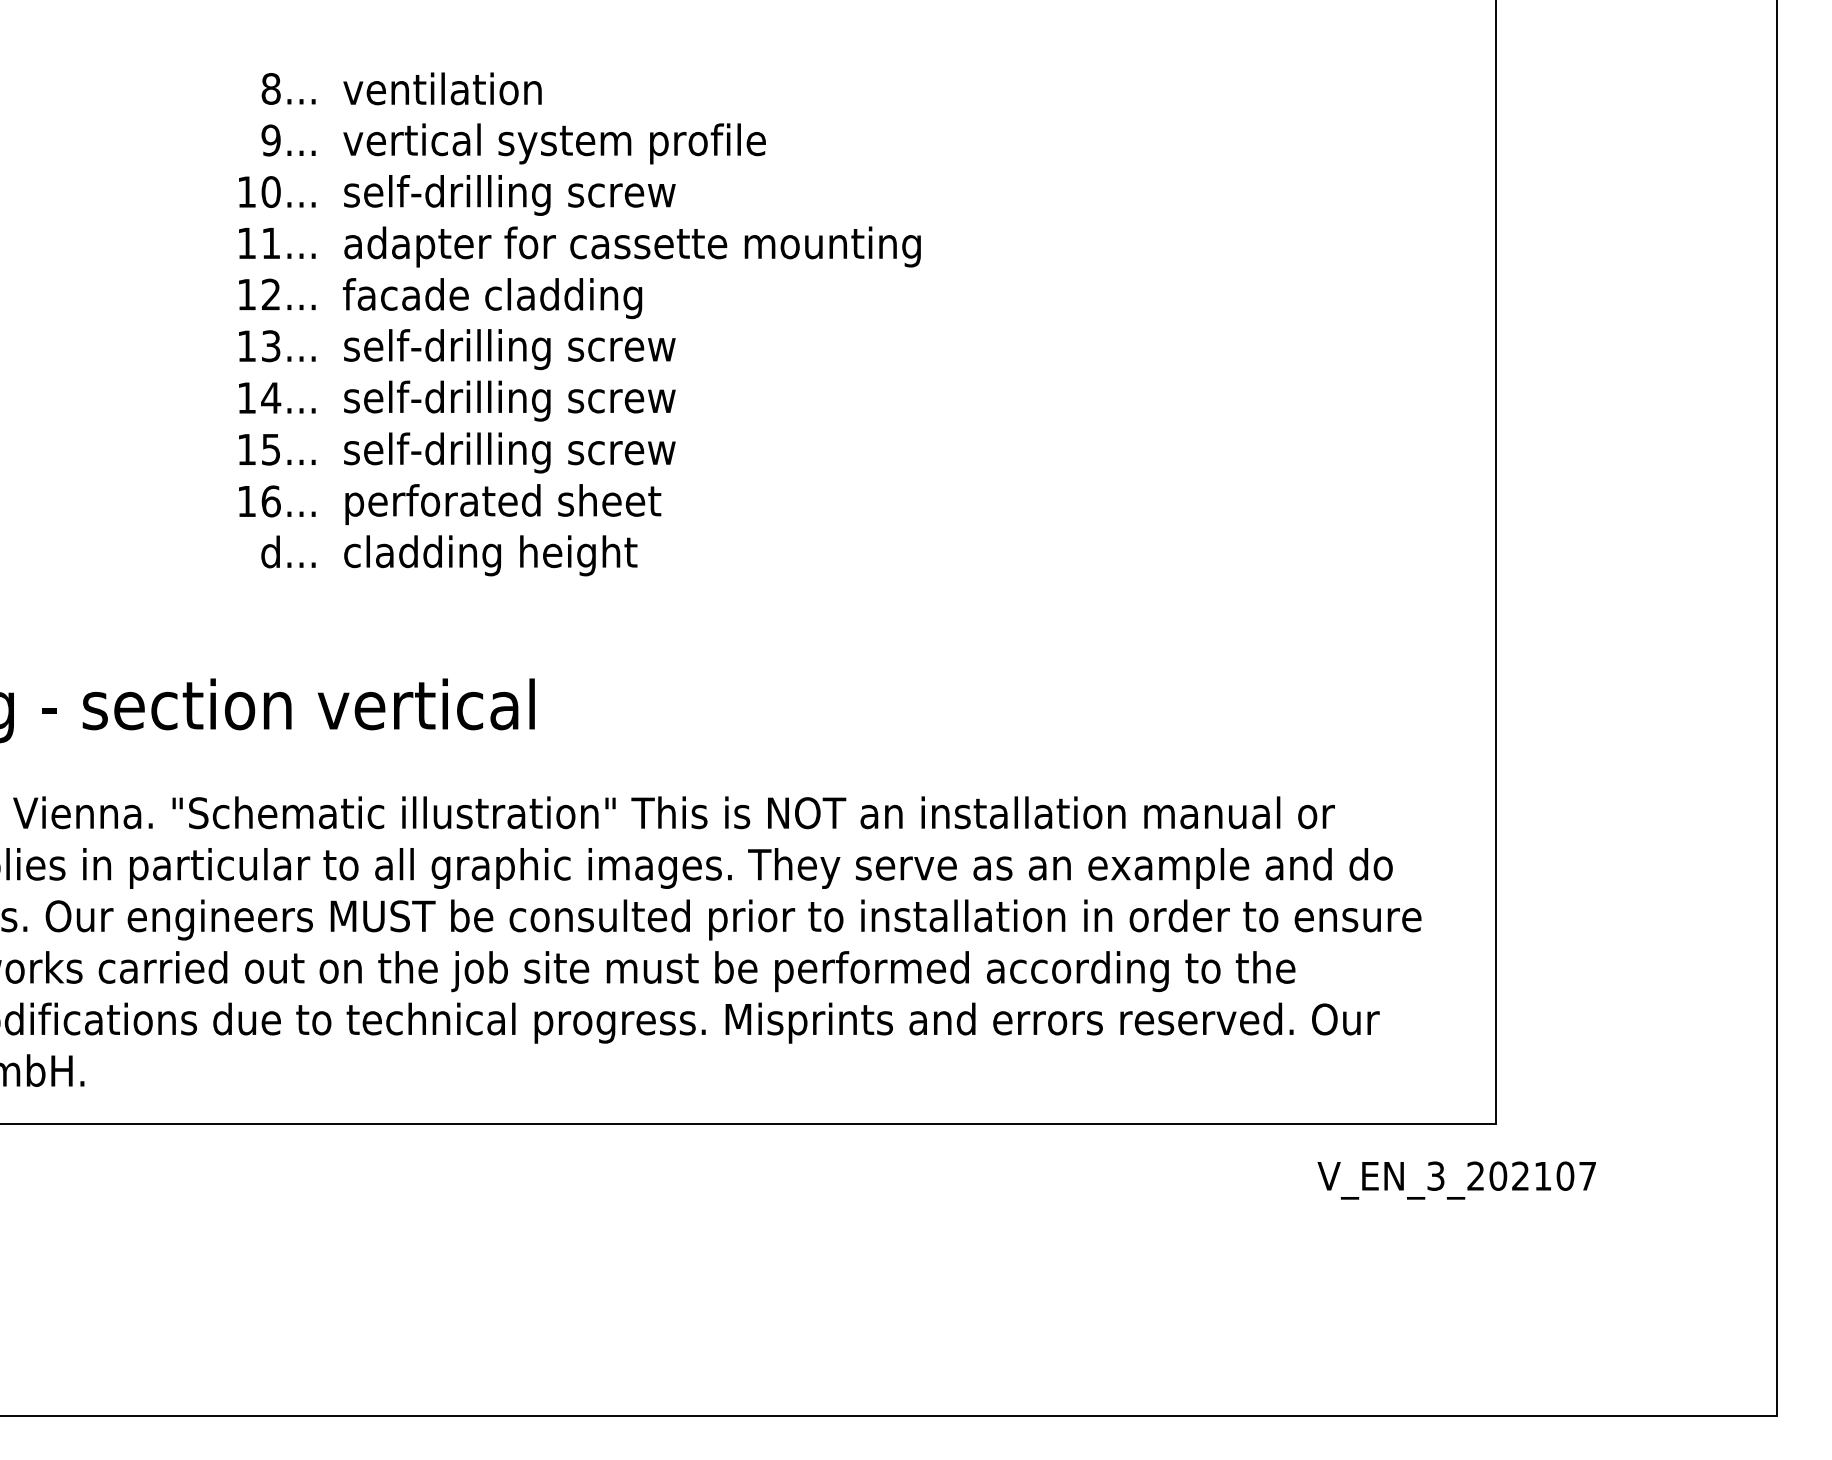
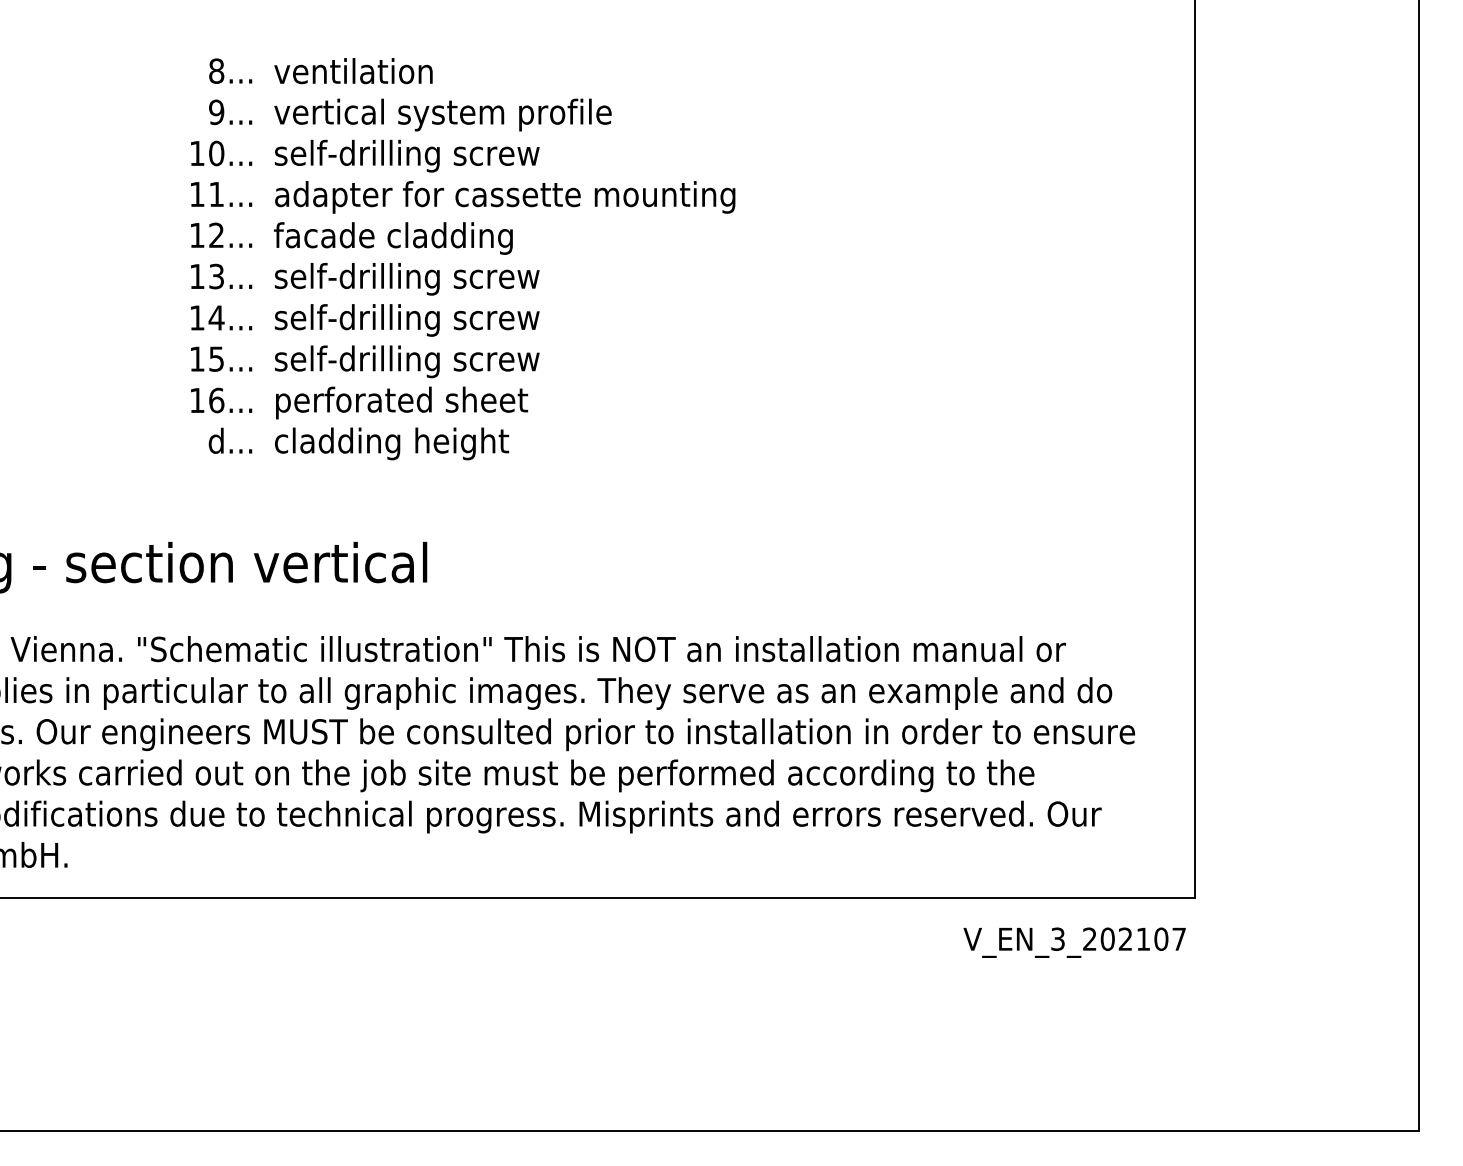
text: (1456, 1180) -> (1074, 942), moved

